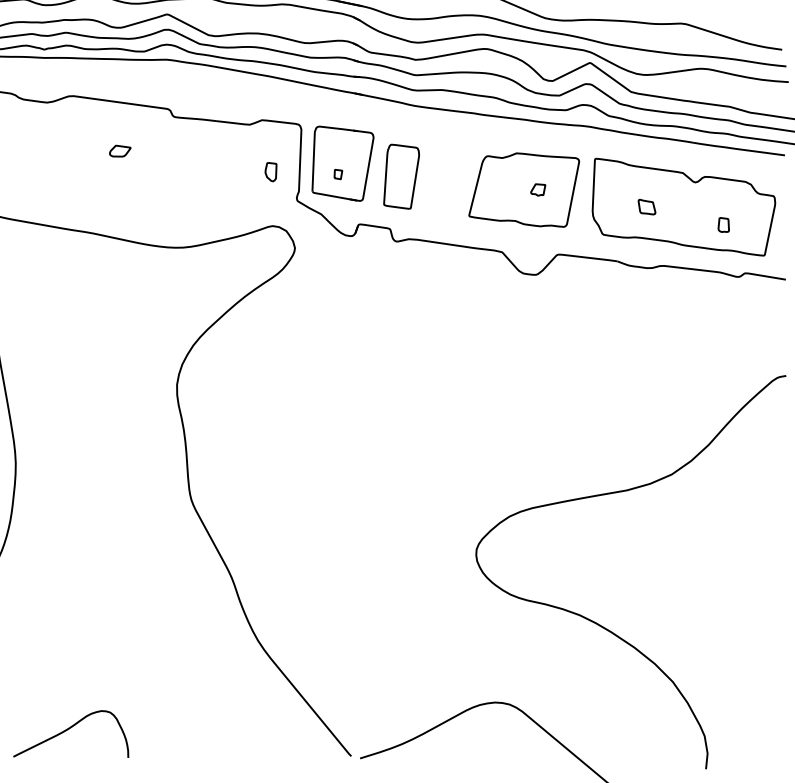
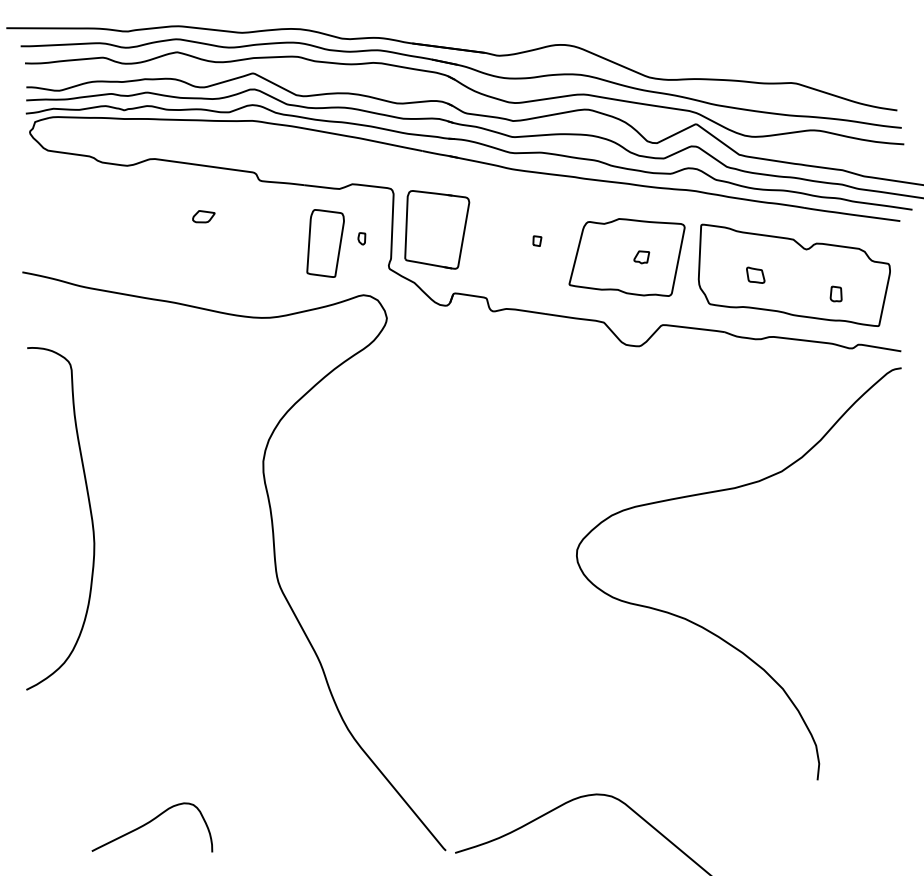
part: (270, 171) -> (361, 238), size x0.6
part: (338, 173) -> (537, 240), moved
part: (401, 176) -> (325, 243), moved
curve: (601, 625) -> (708, 629), moved

